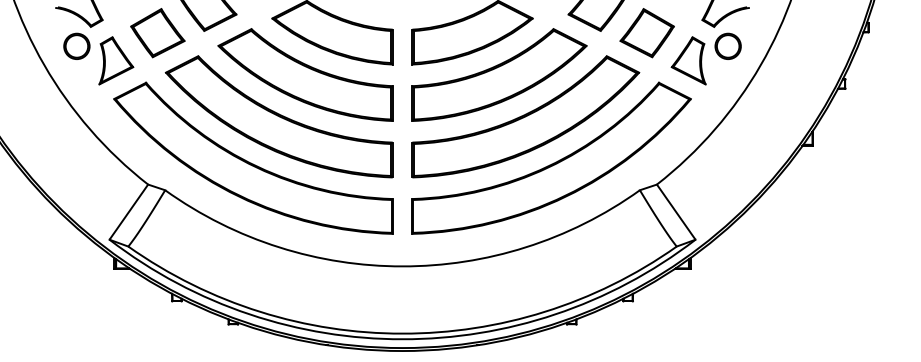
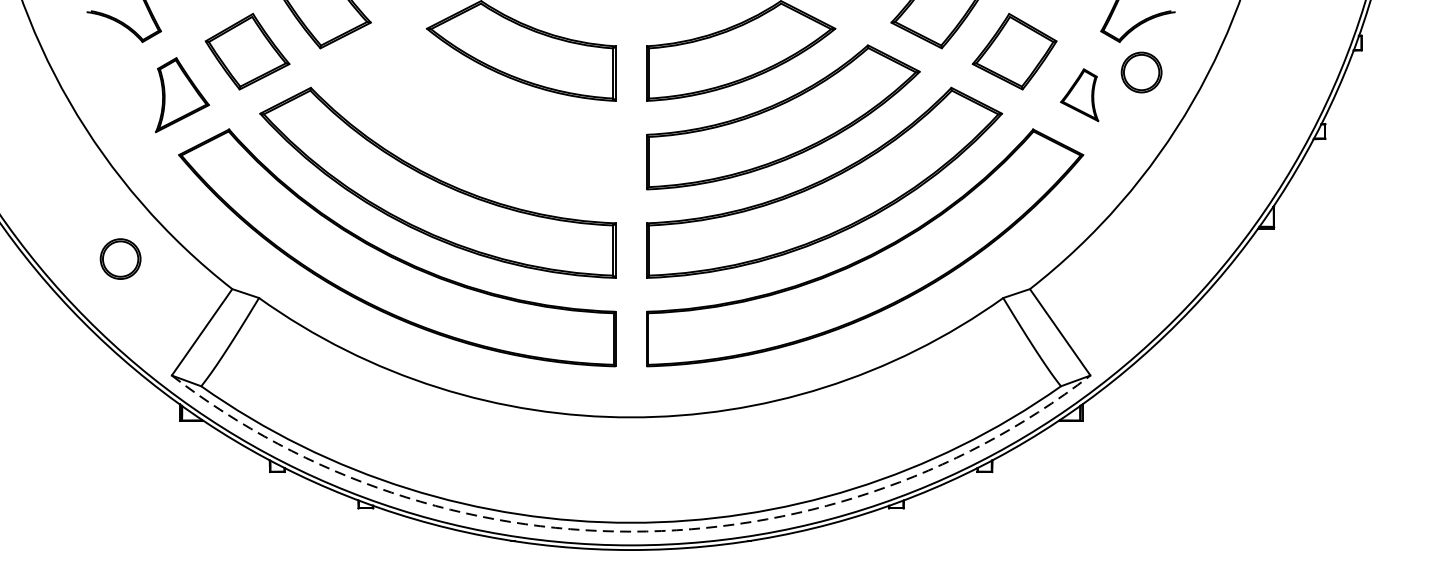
part: (76, 45) -> (120, 257), moved
part: (688, 60) -> (1079, 94), size x0.7
part: (305, 74) -> (479, 116), removed
arc: (402, 339) -> (631, 531), solid -> dashed

